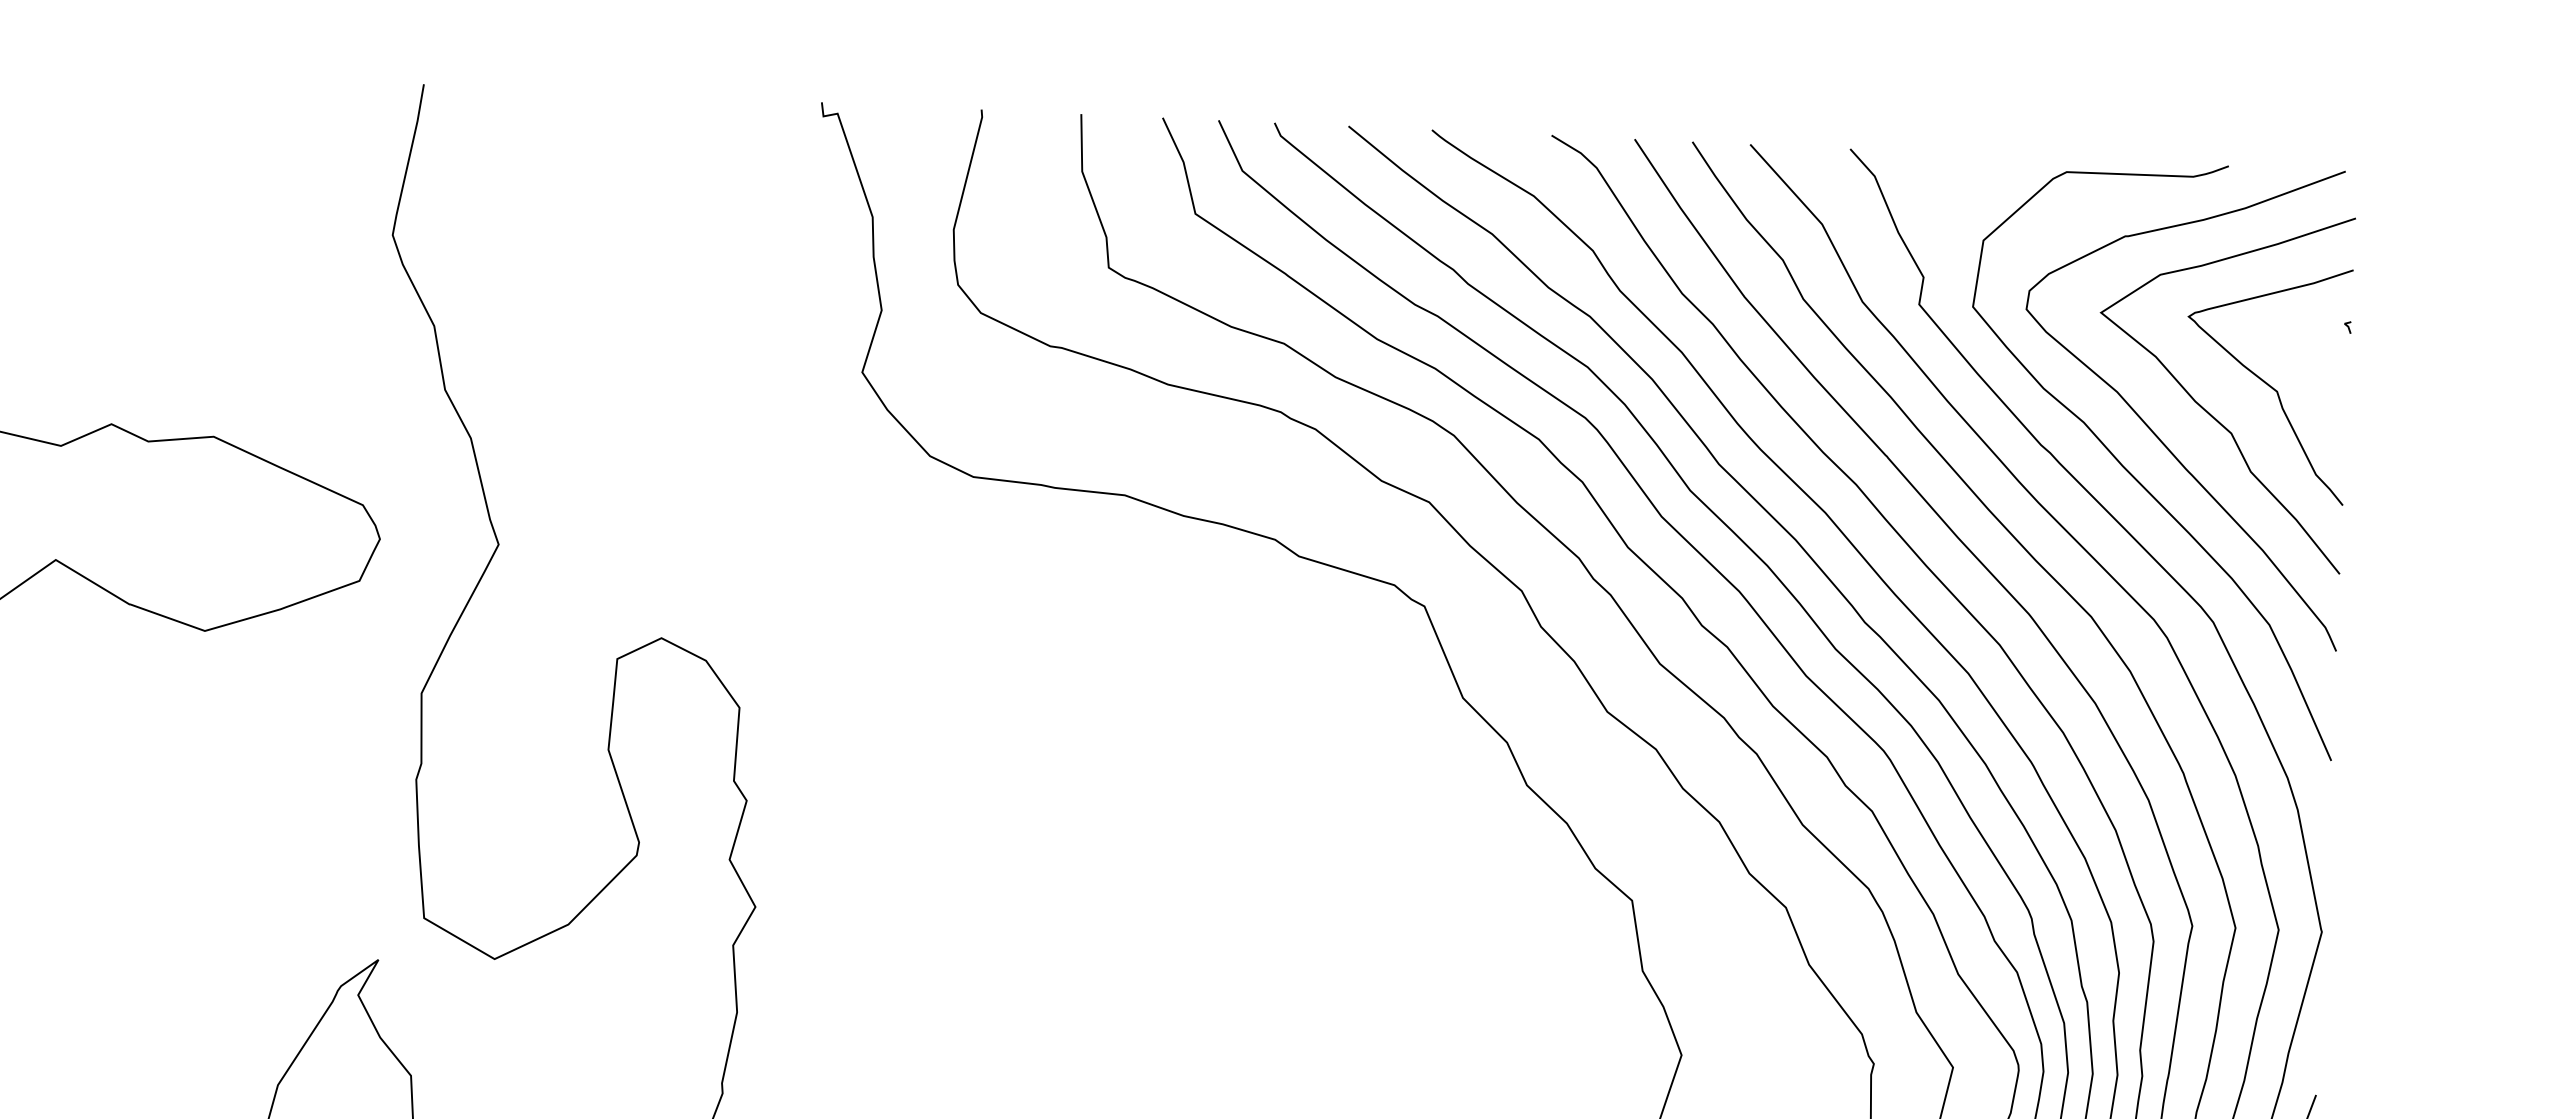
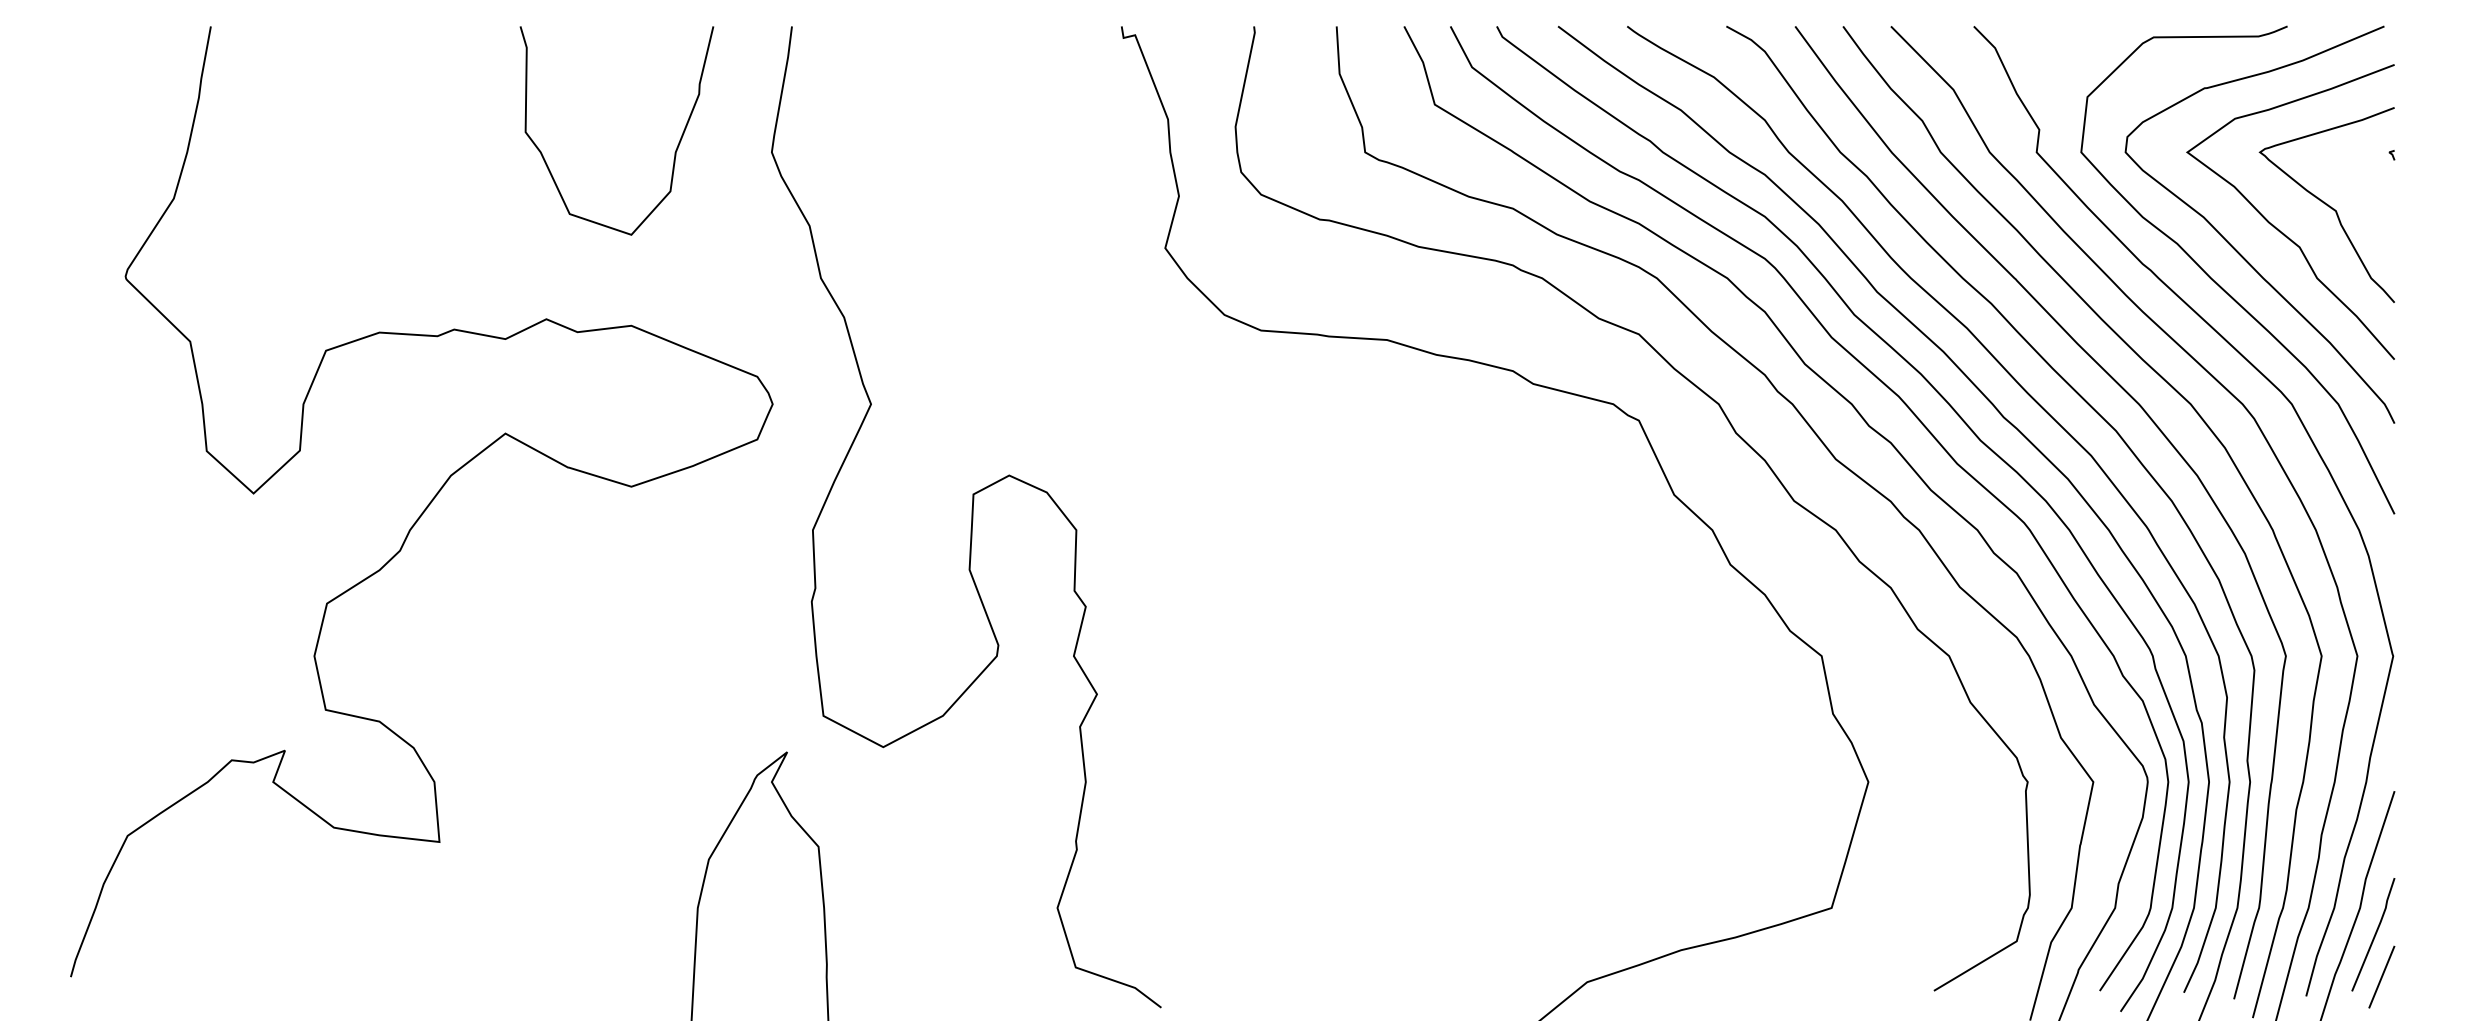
curve: (276, 226) -> (675, 149), added

